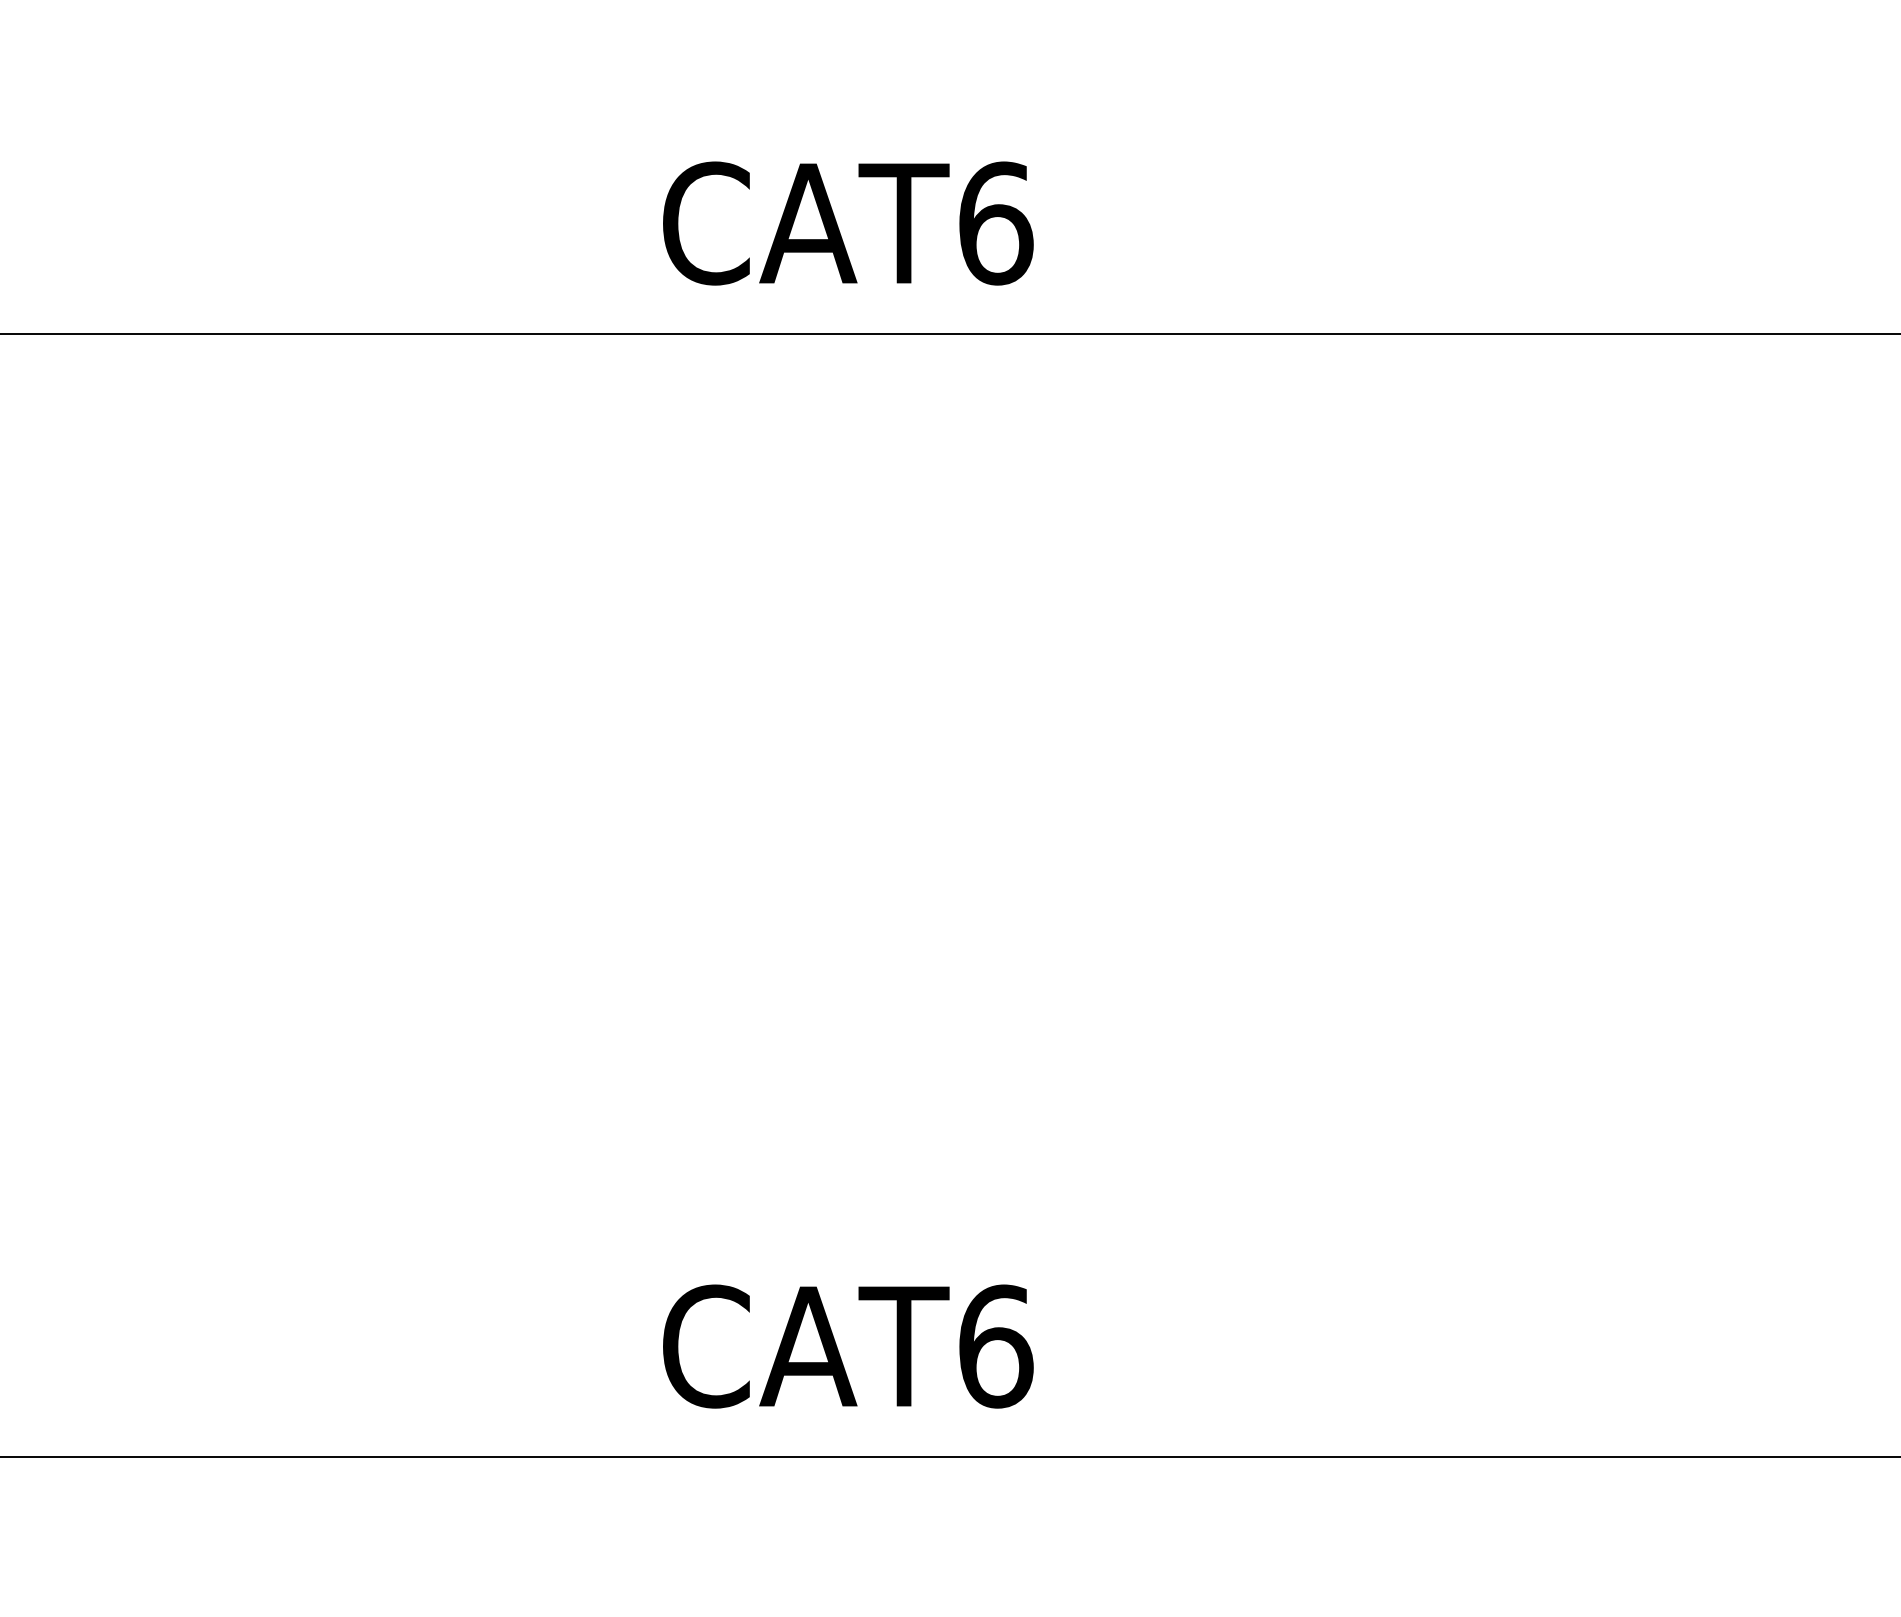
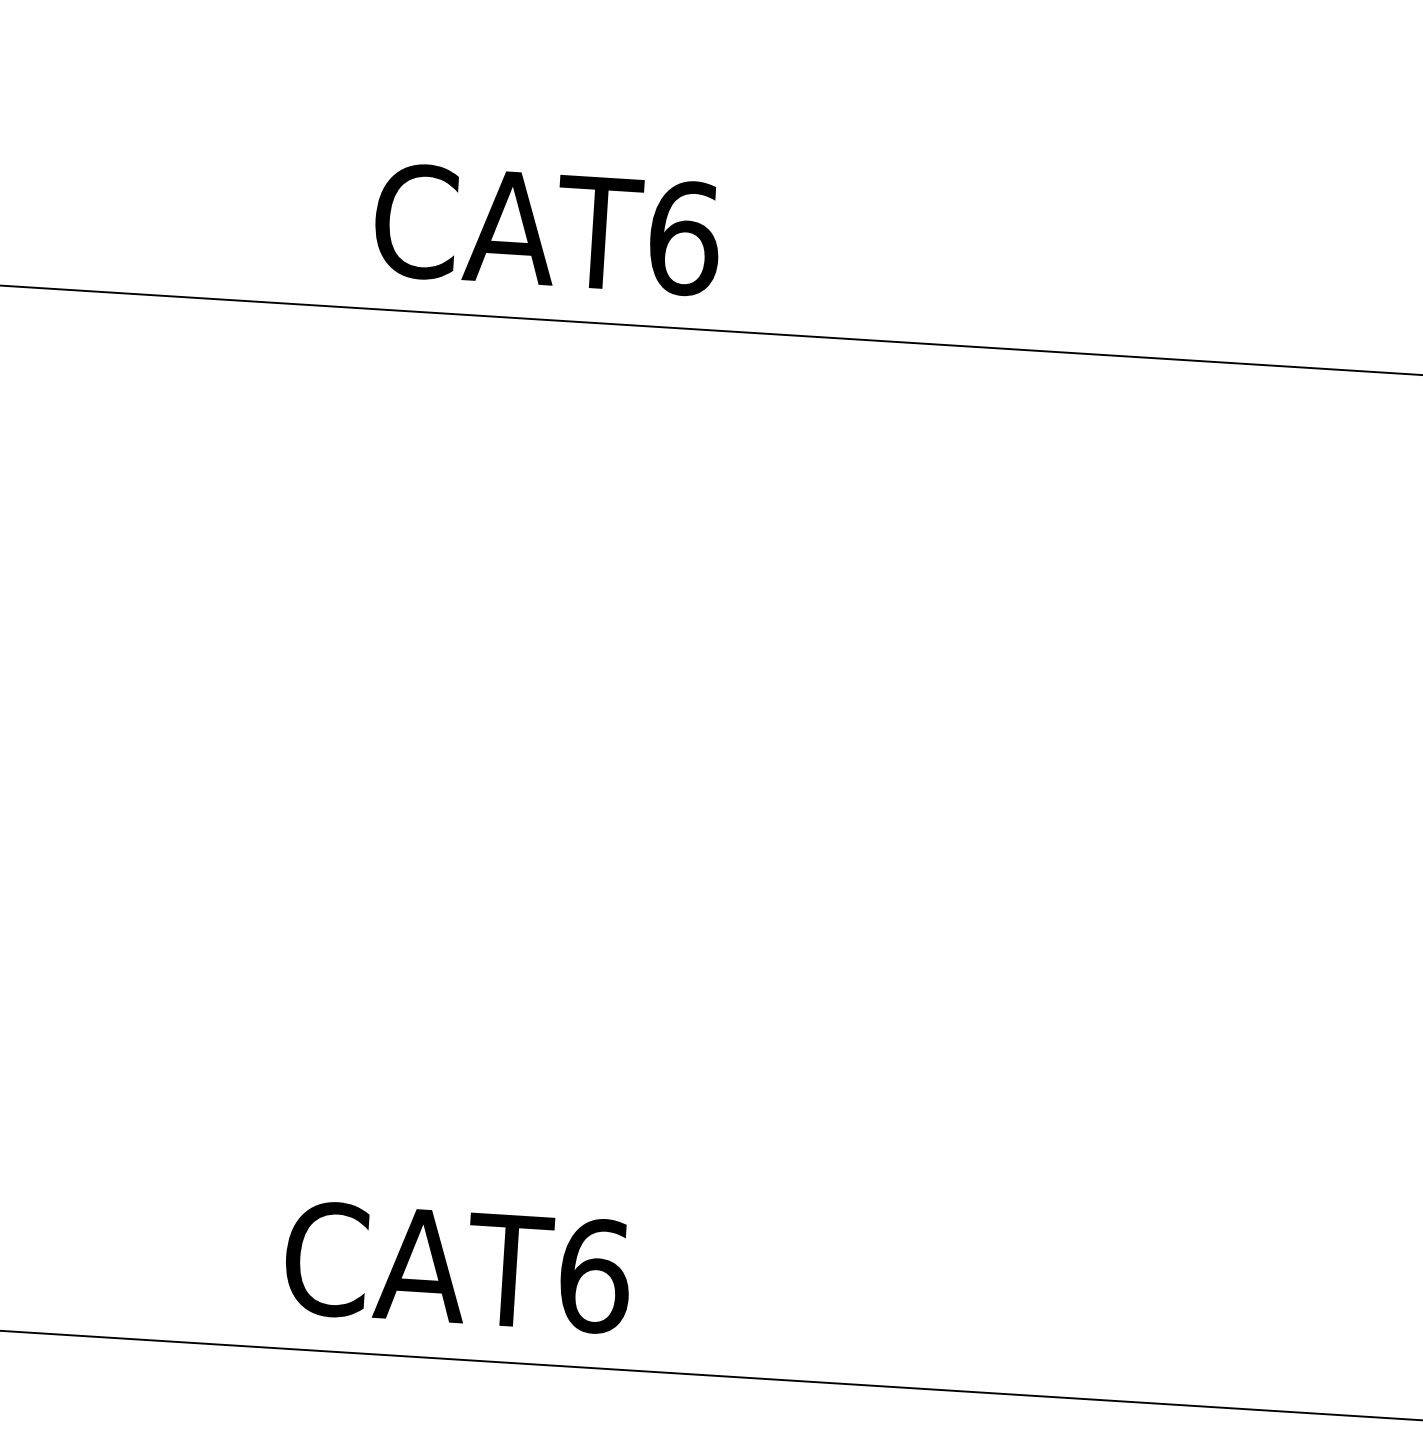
text: (848, 223) -> (547, 229), moved
text: (848, 1346) -> (458, 1267), moved

